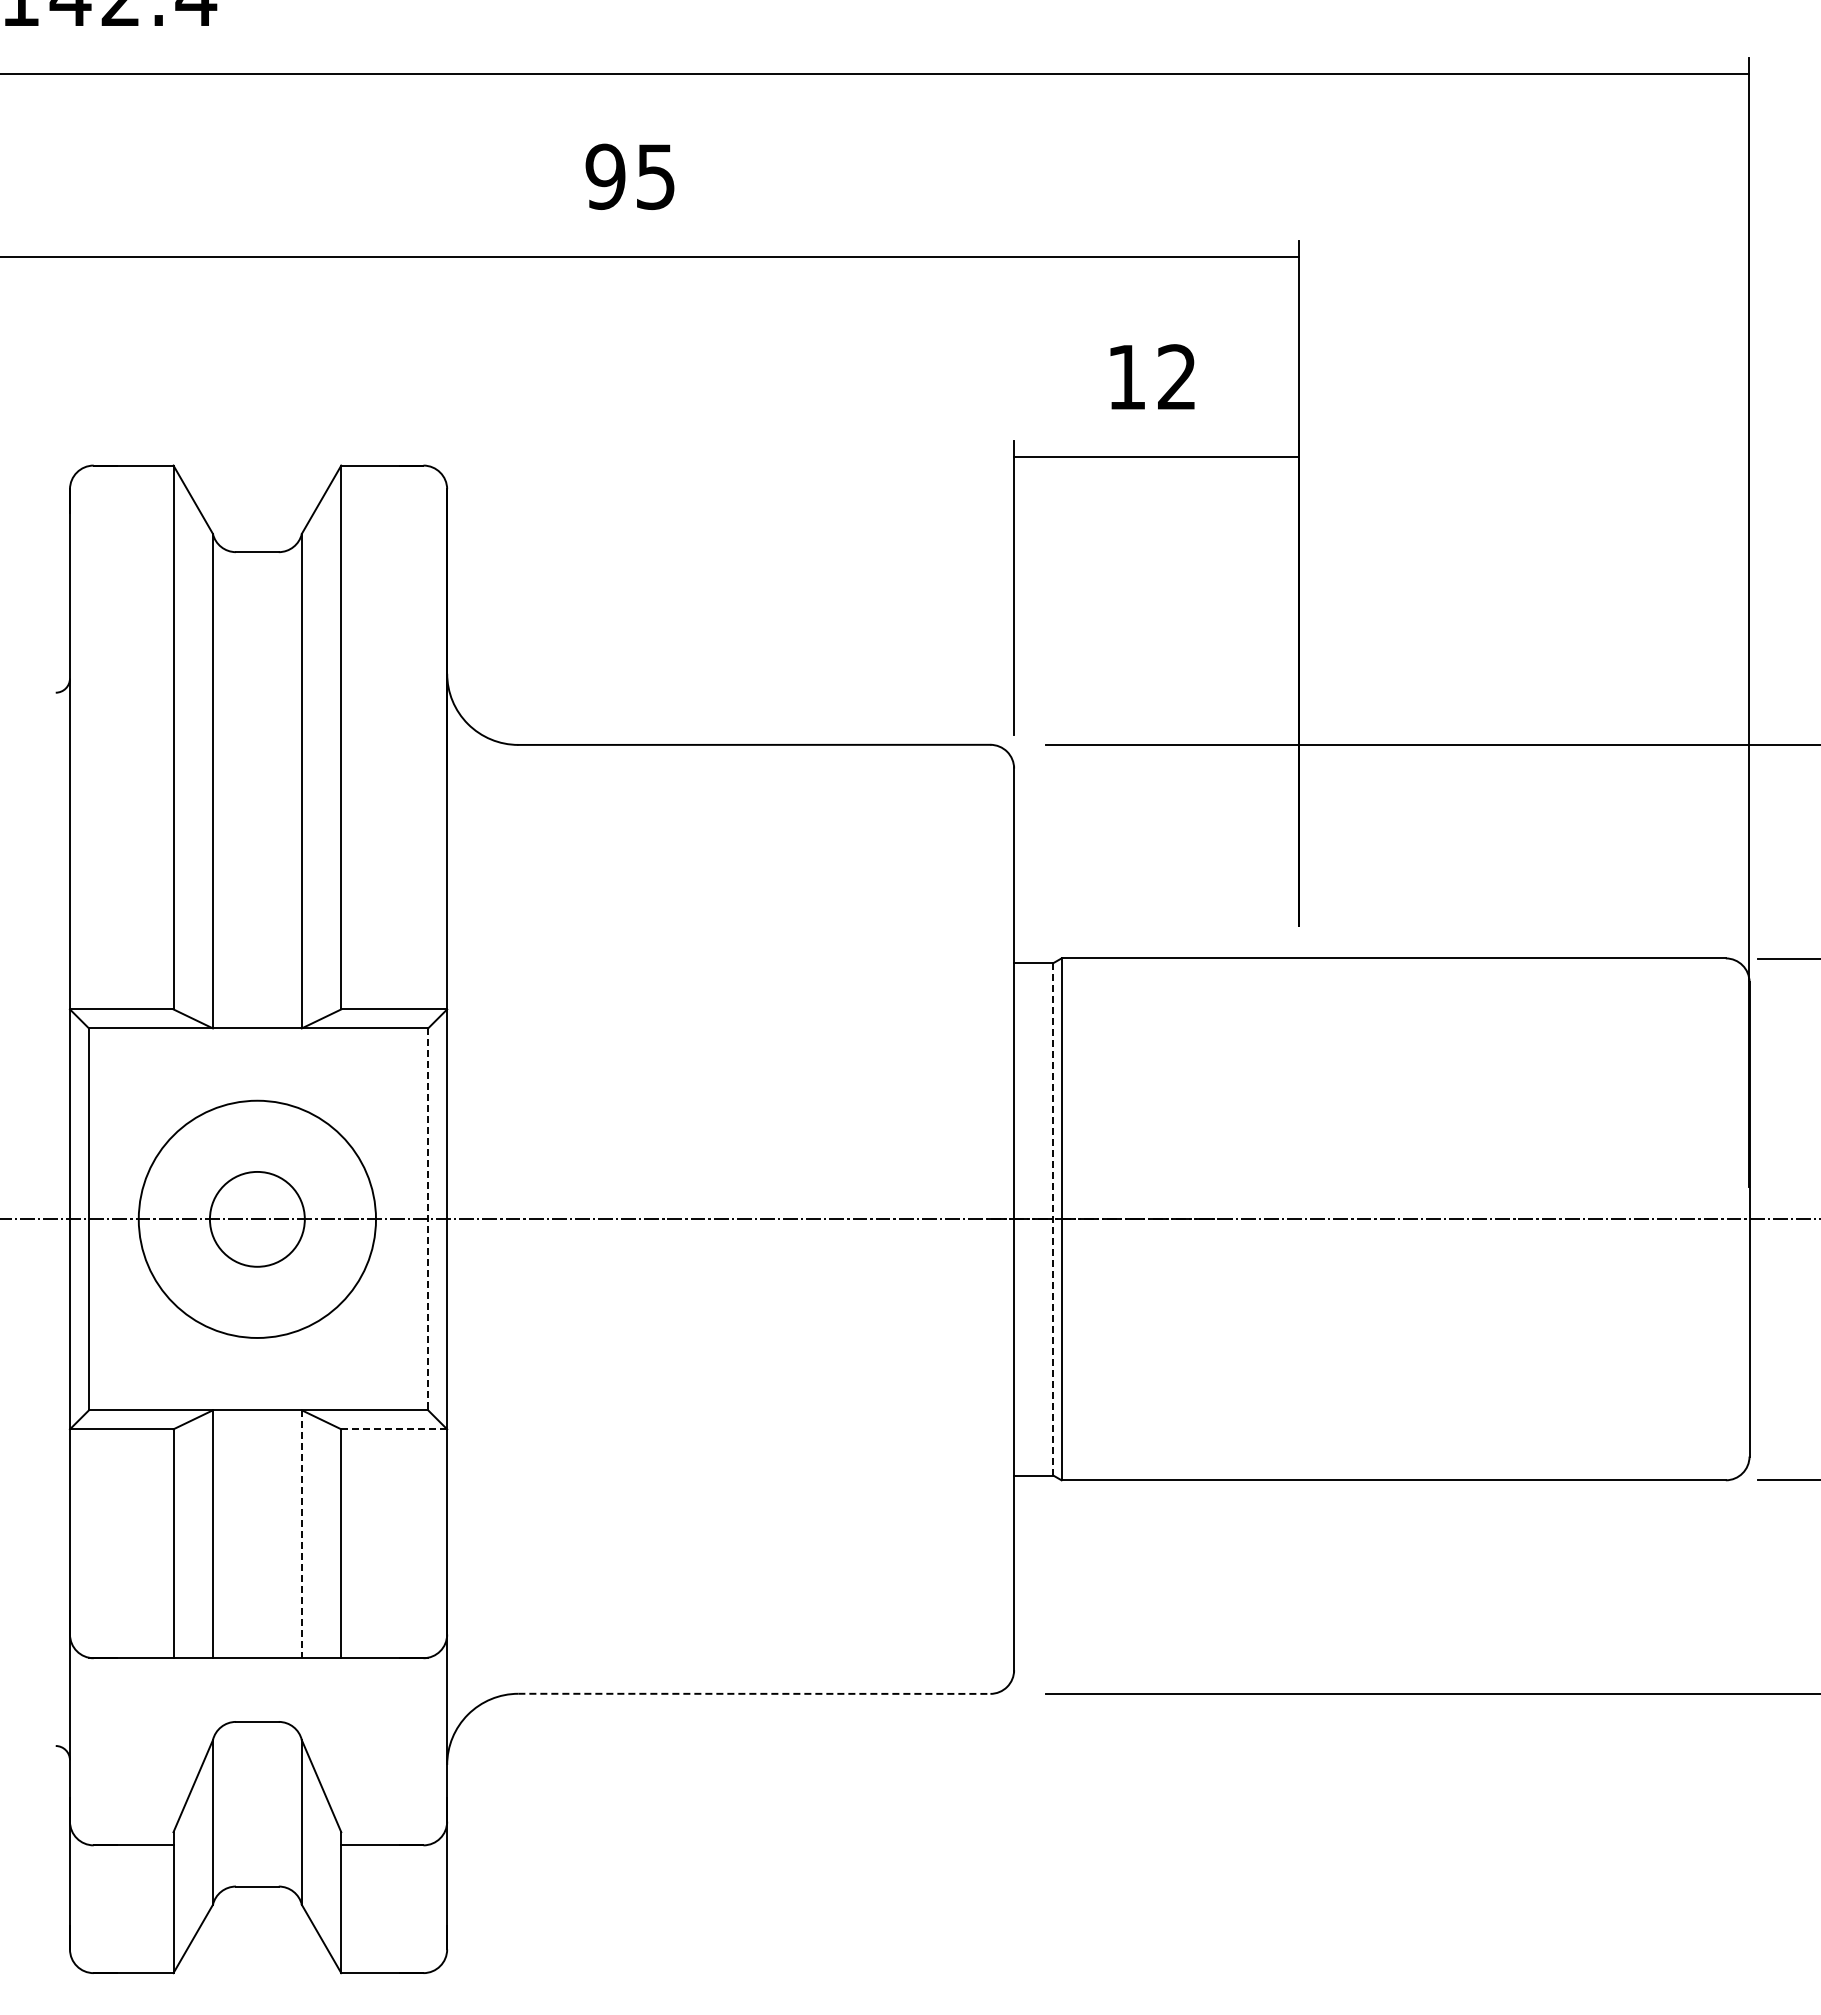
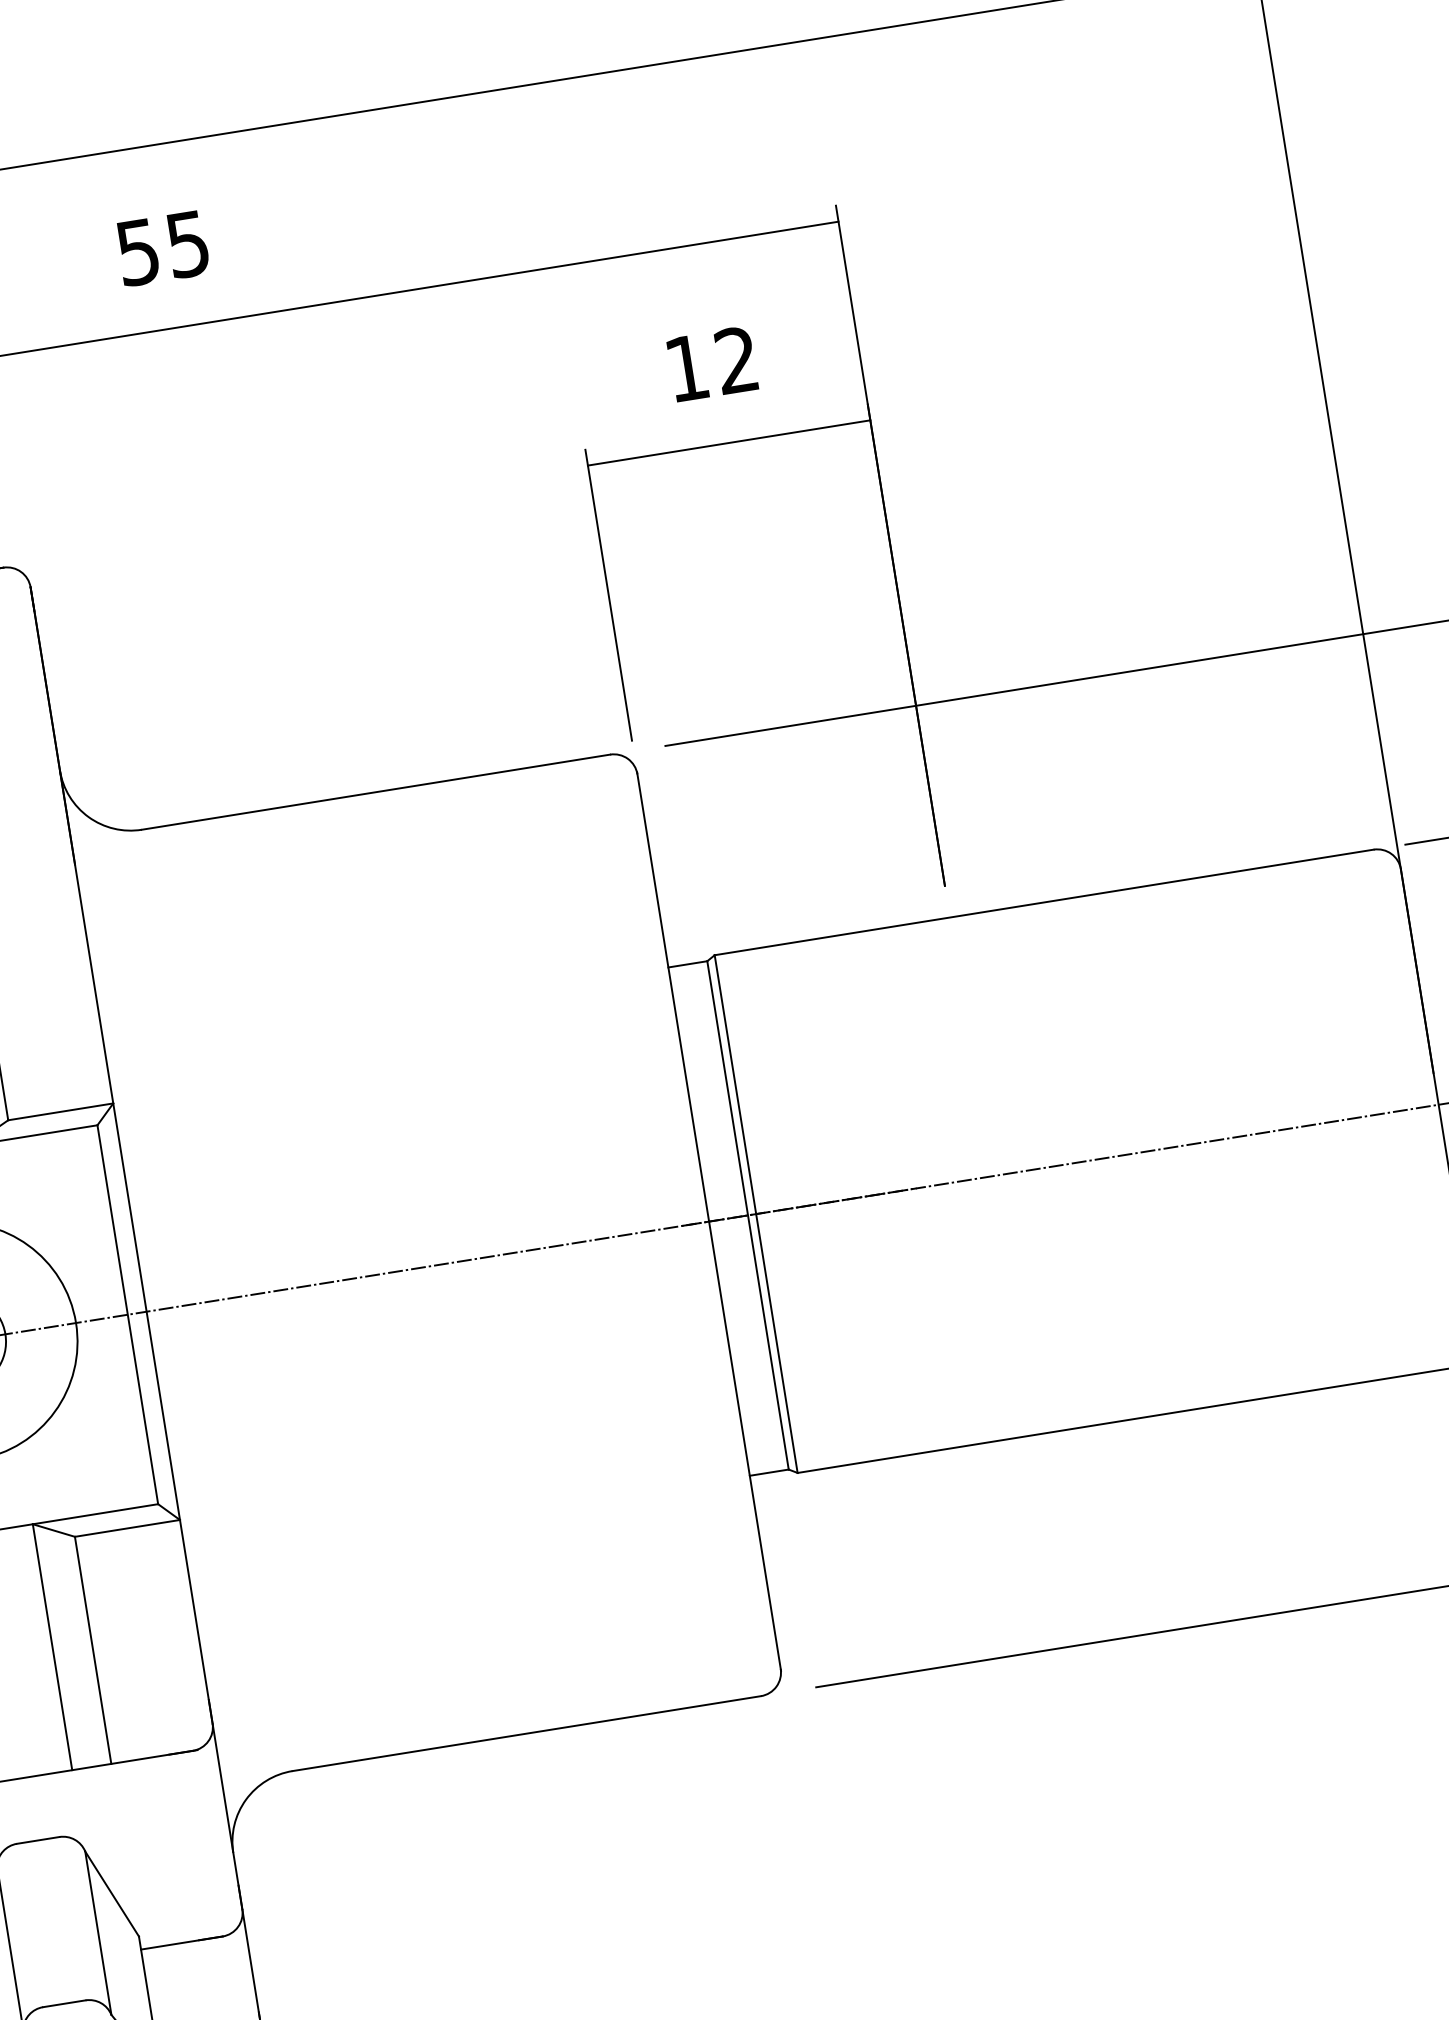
text: (605, 176) -> (137, 251), 95 -> 55
line: (1053, 1218) -> (748, 1214), dashed -> solid
line: (428, 1219) -> (128, 1314), dashed -> solid
line: (394, 1429) -> (127, 1528), dashed -> solid
line: (301, 1534) -> (52, 1647), dashed -> solid
line: (754, 1693) -> (526, 1733), dashed -> solid

